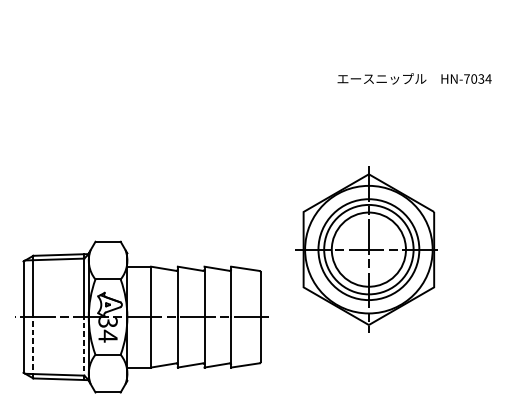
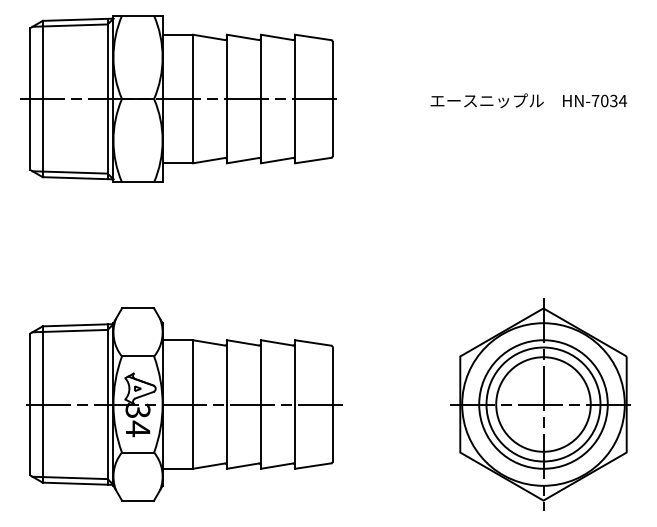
part: (139, 77) -> (178, 98), added
part: (366, 249) -> (540, 404), moved
line: (33, 347) -> (42, 443), dashed -> solid
line: (84, 348) -> (107, 444), dashed -> solid

